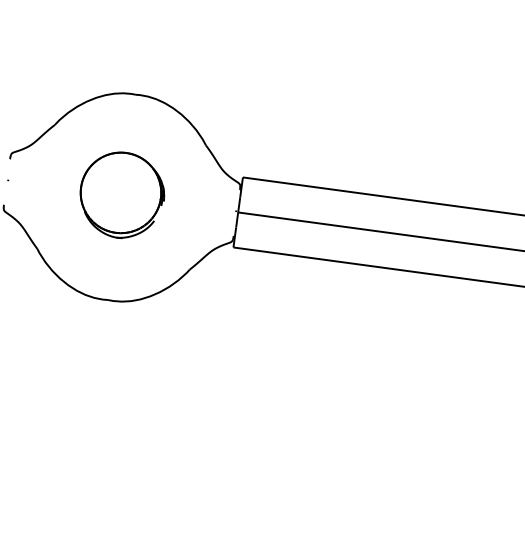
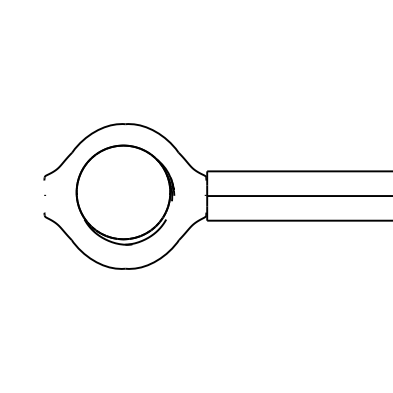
part: (122, 194) -> (125, 194), size x1.67

